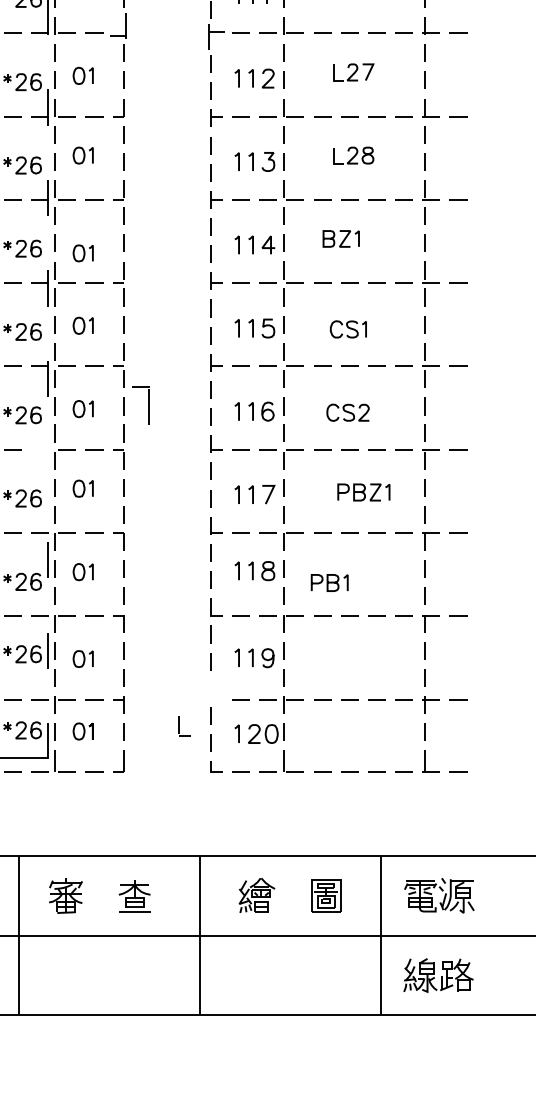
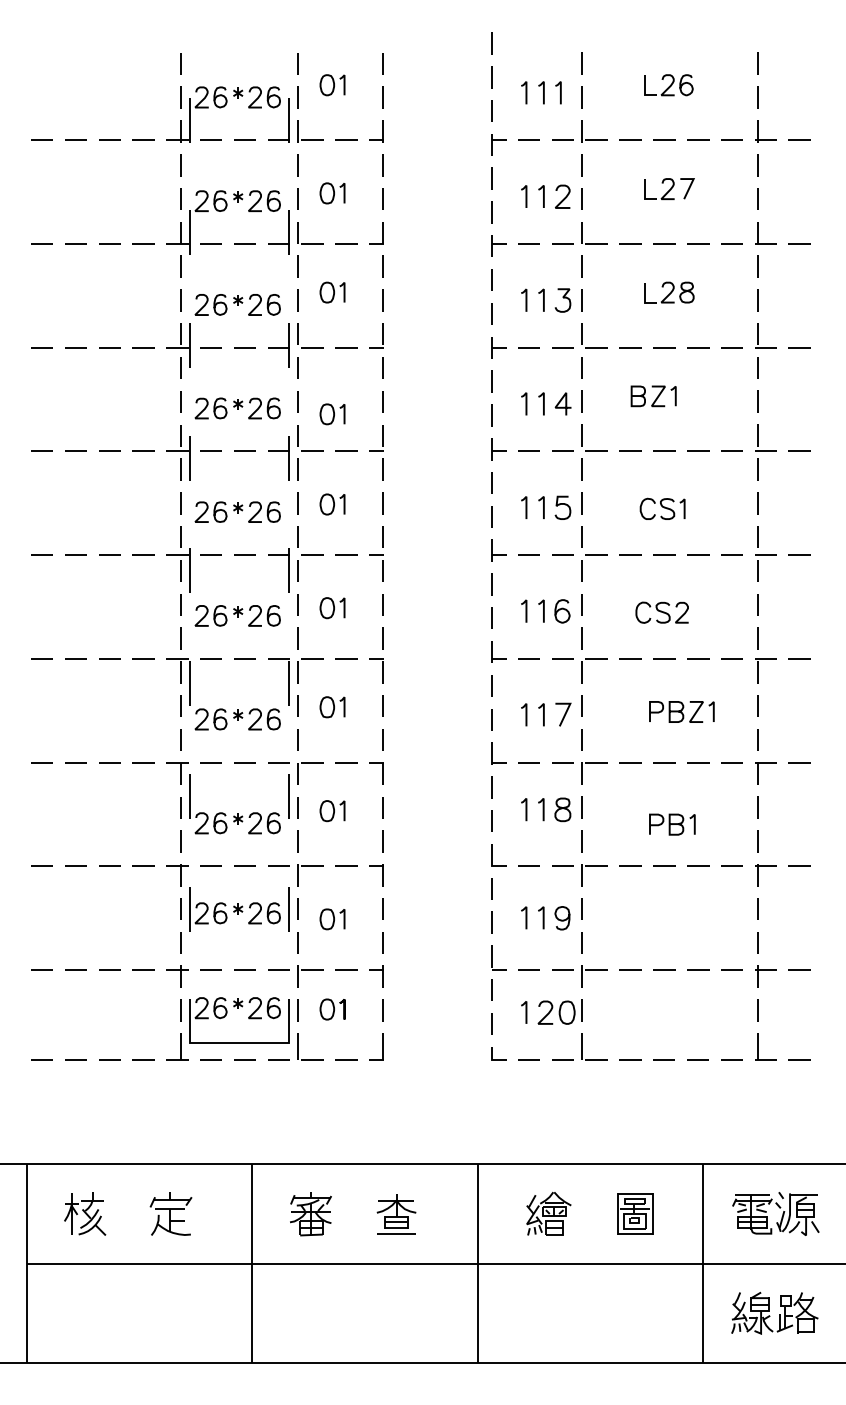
part: (118, 26) -> (376, 131), size x0.71
part: (216, 36) -> (498, 144), size x0.71
part: (148, 405) -> (288, 681), moved
part: (329, 582) -> (672, 824), moved
part: (184, 725) -> (498, 957), moved

